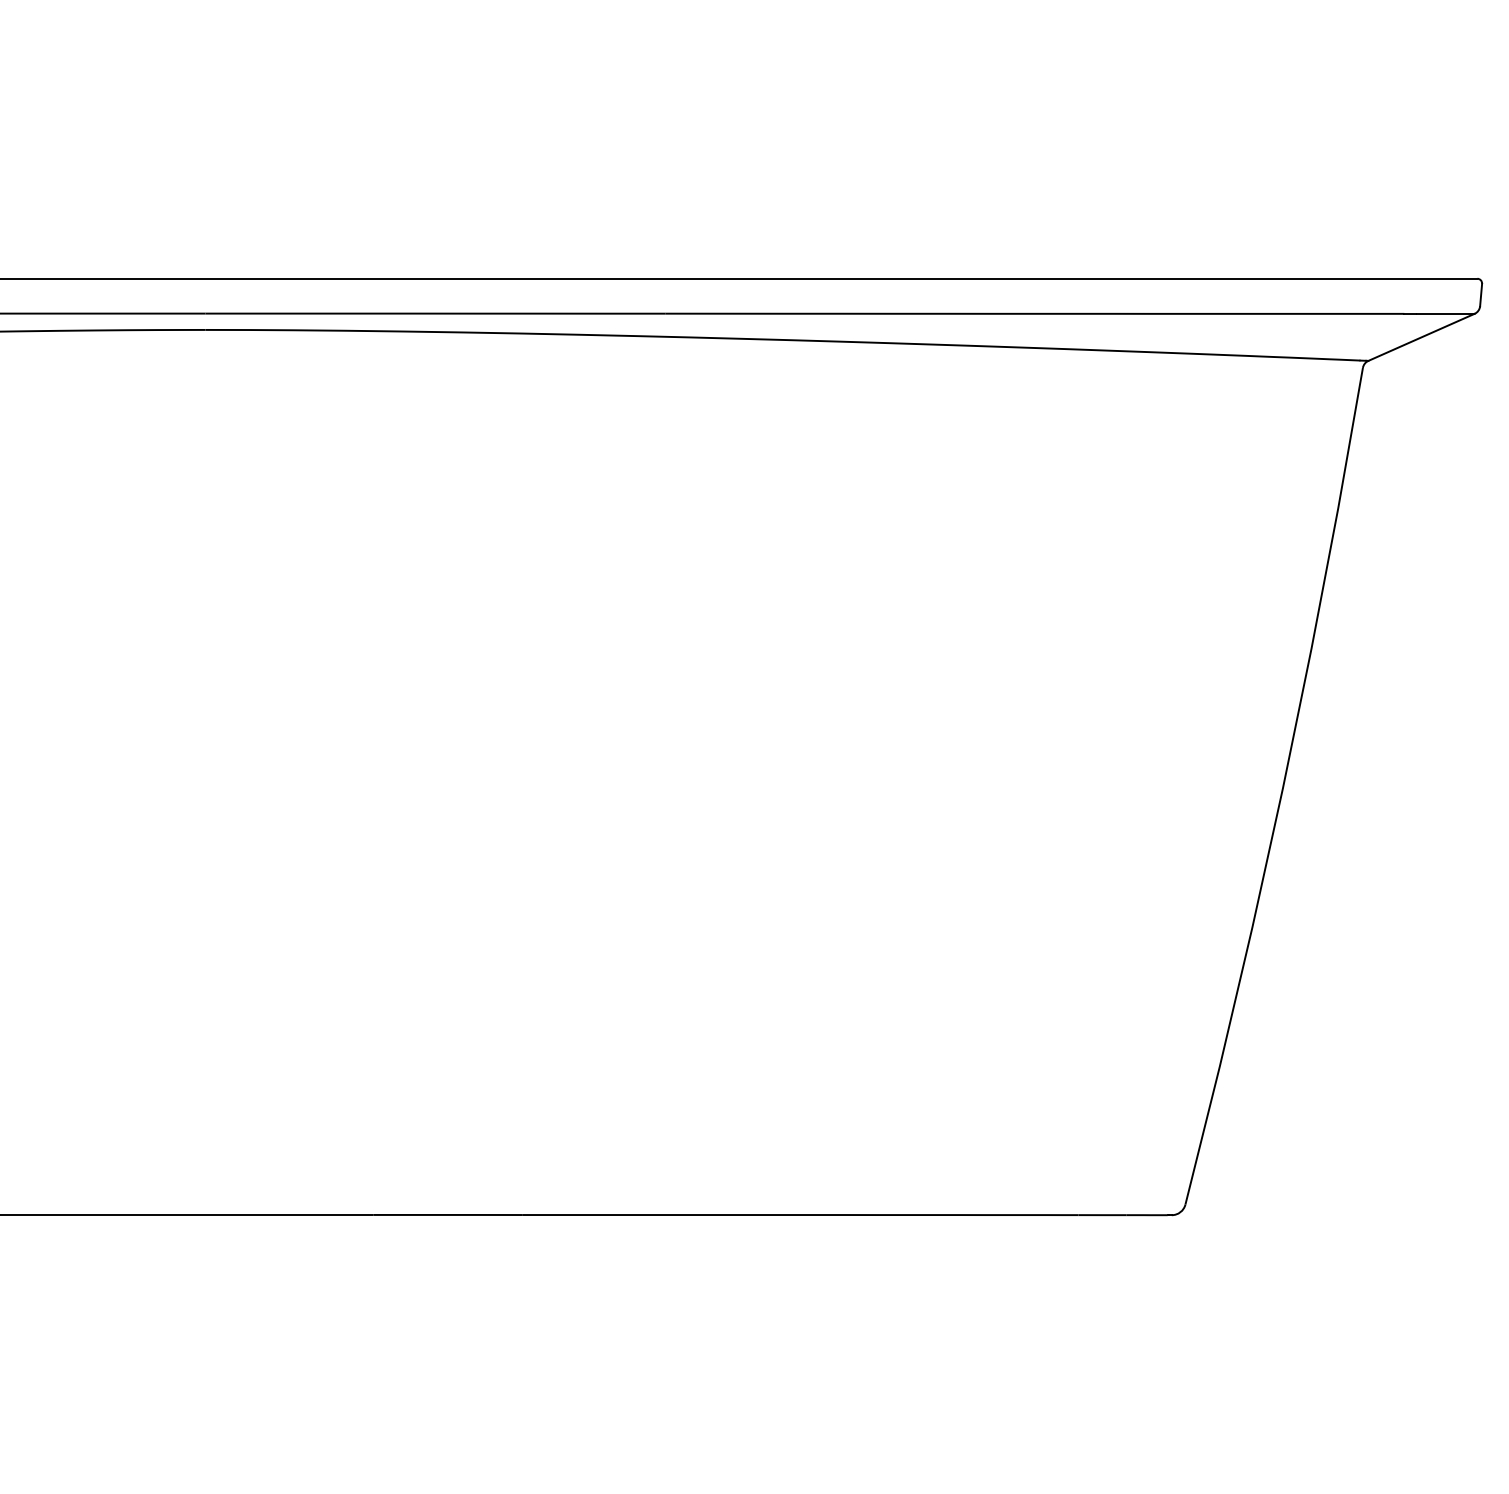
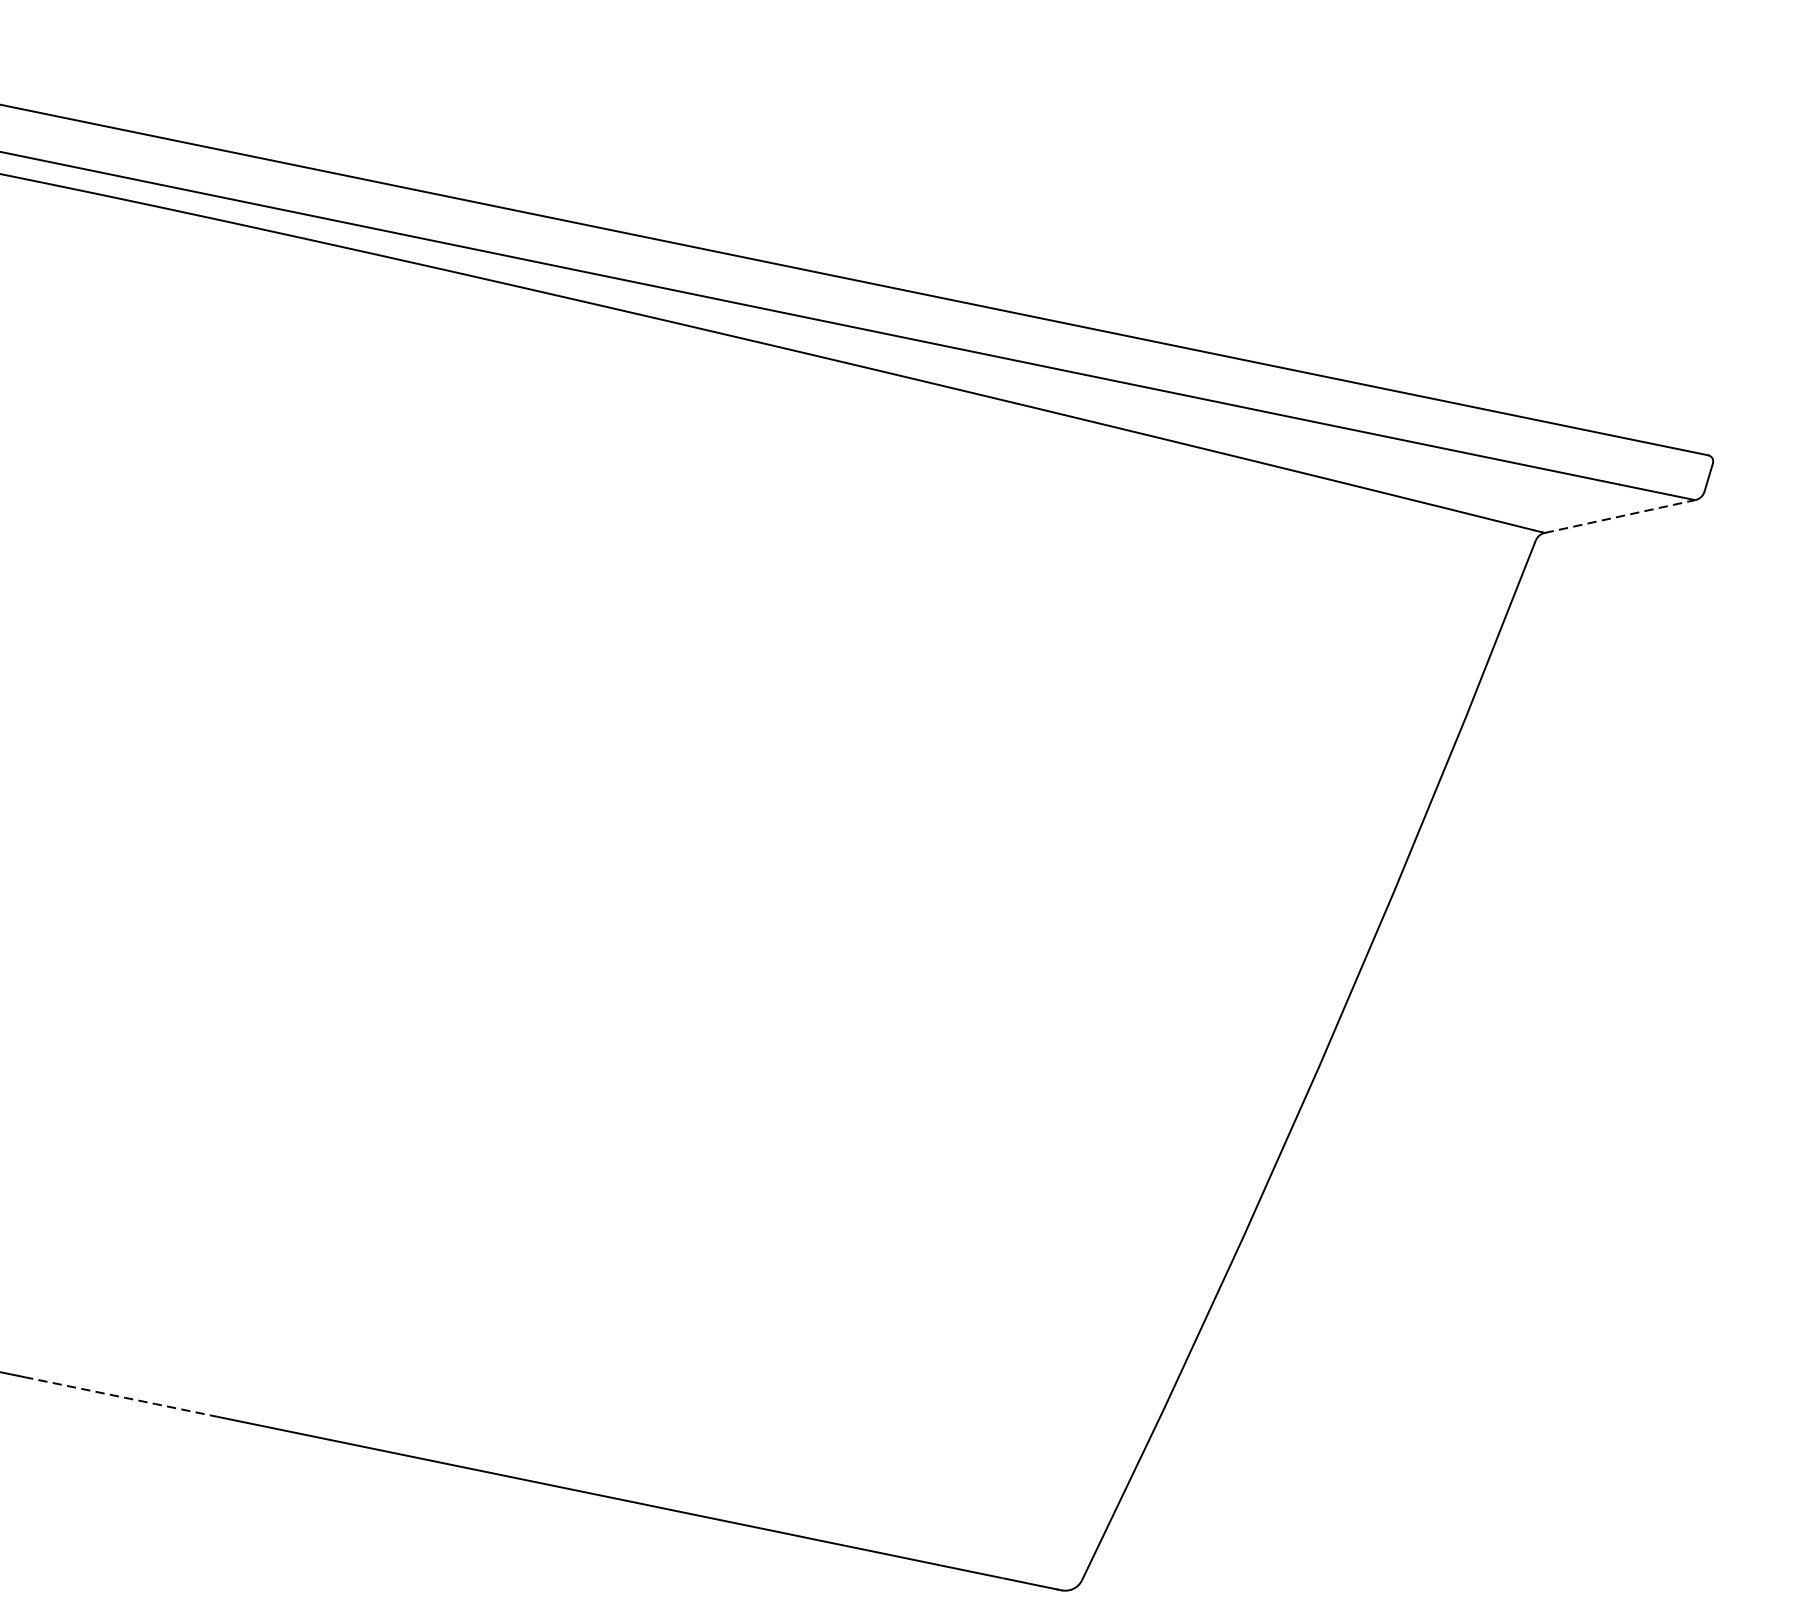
line: (1421, 337) -> (1619, 516), solid -> dashed
line: (447, 1214) -> (120, 1396), solid -> dashed

